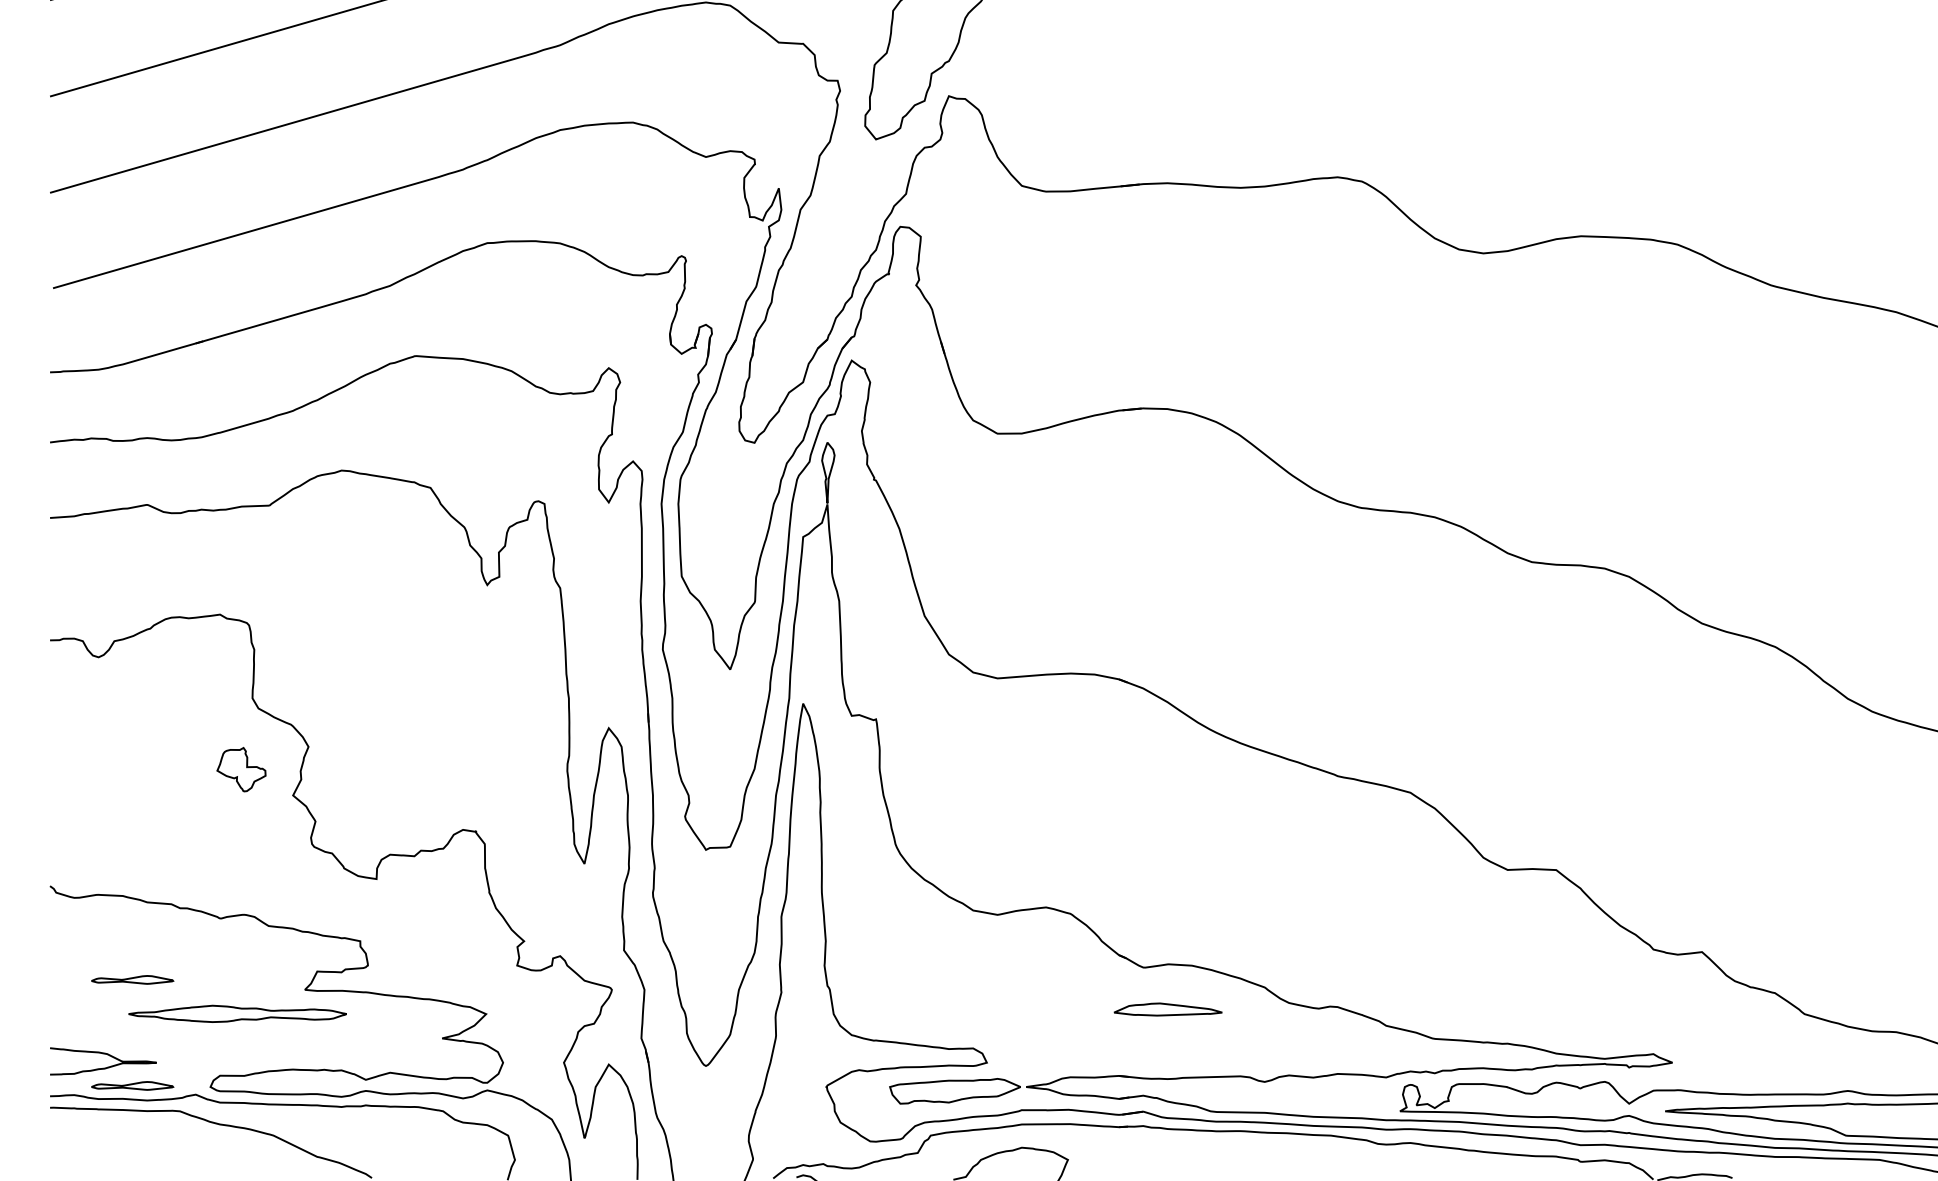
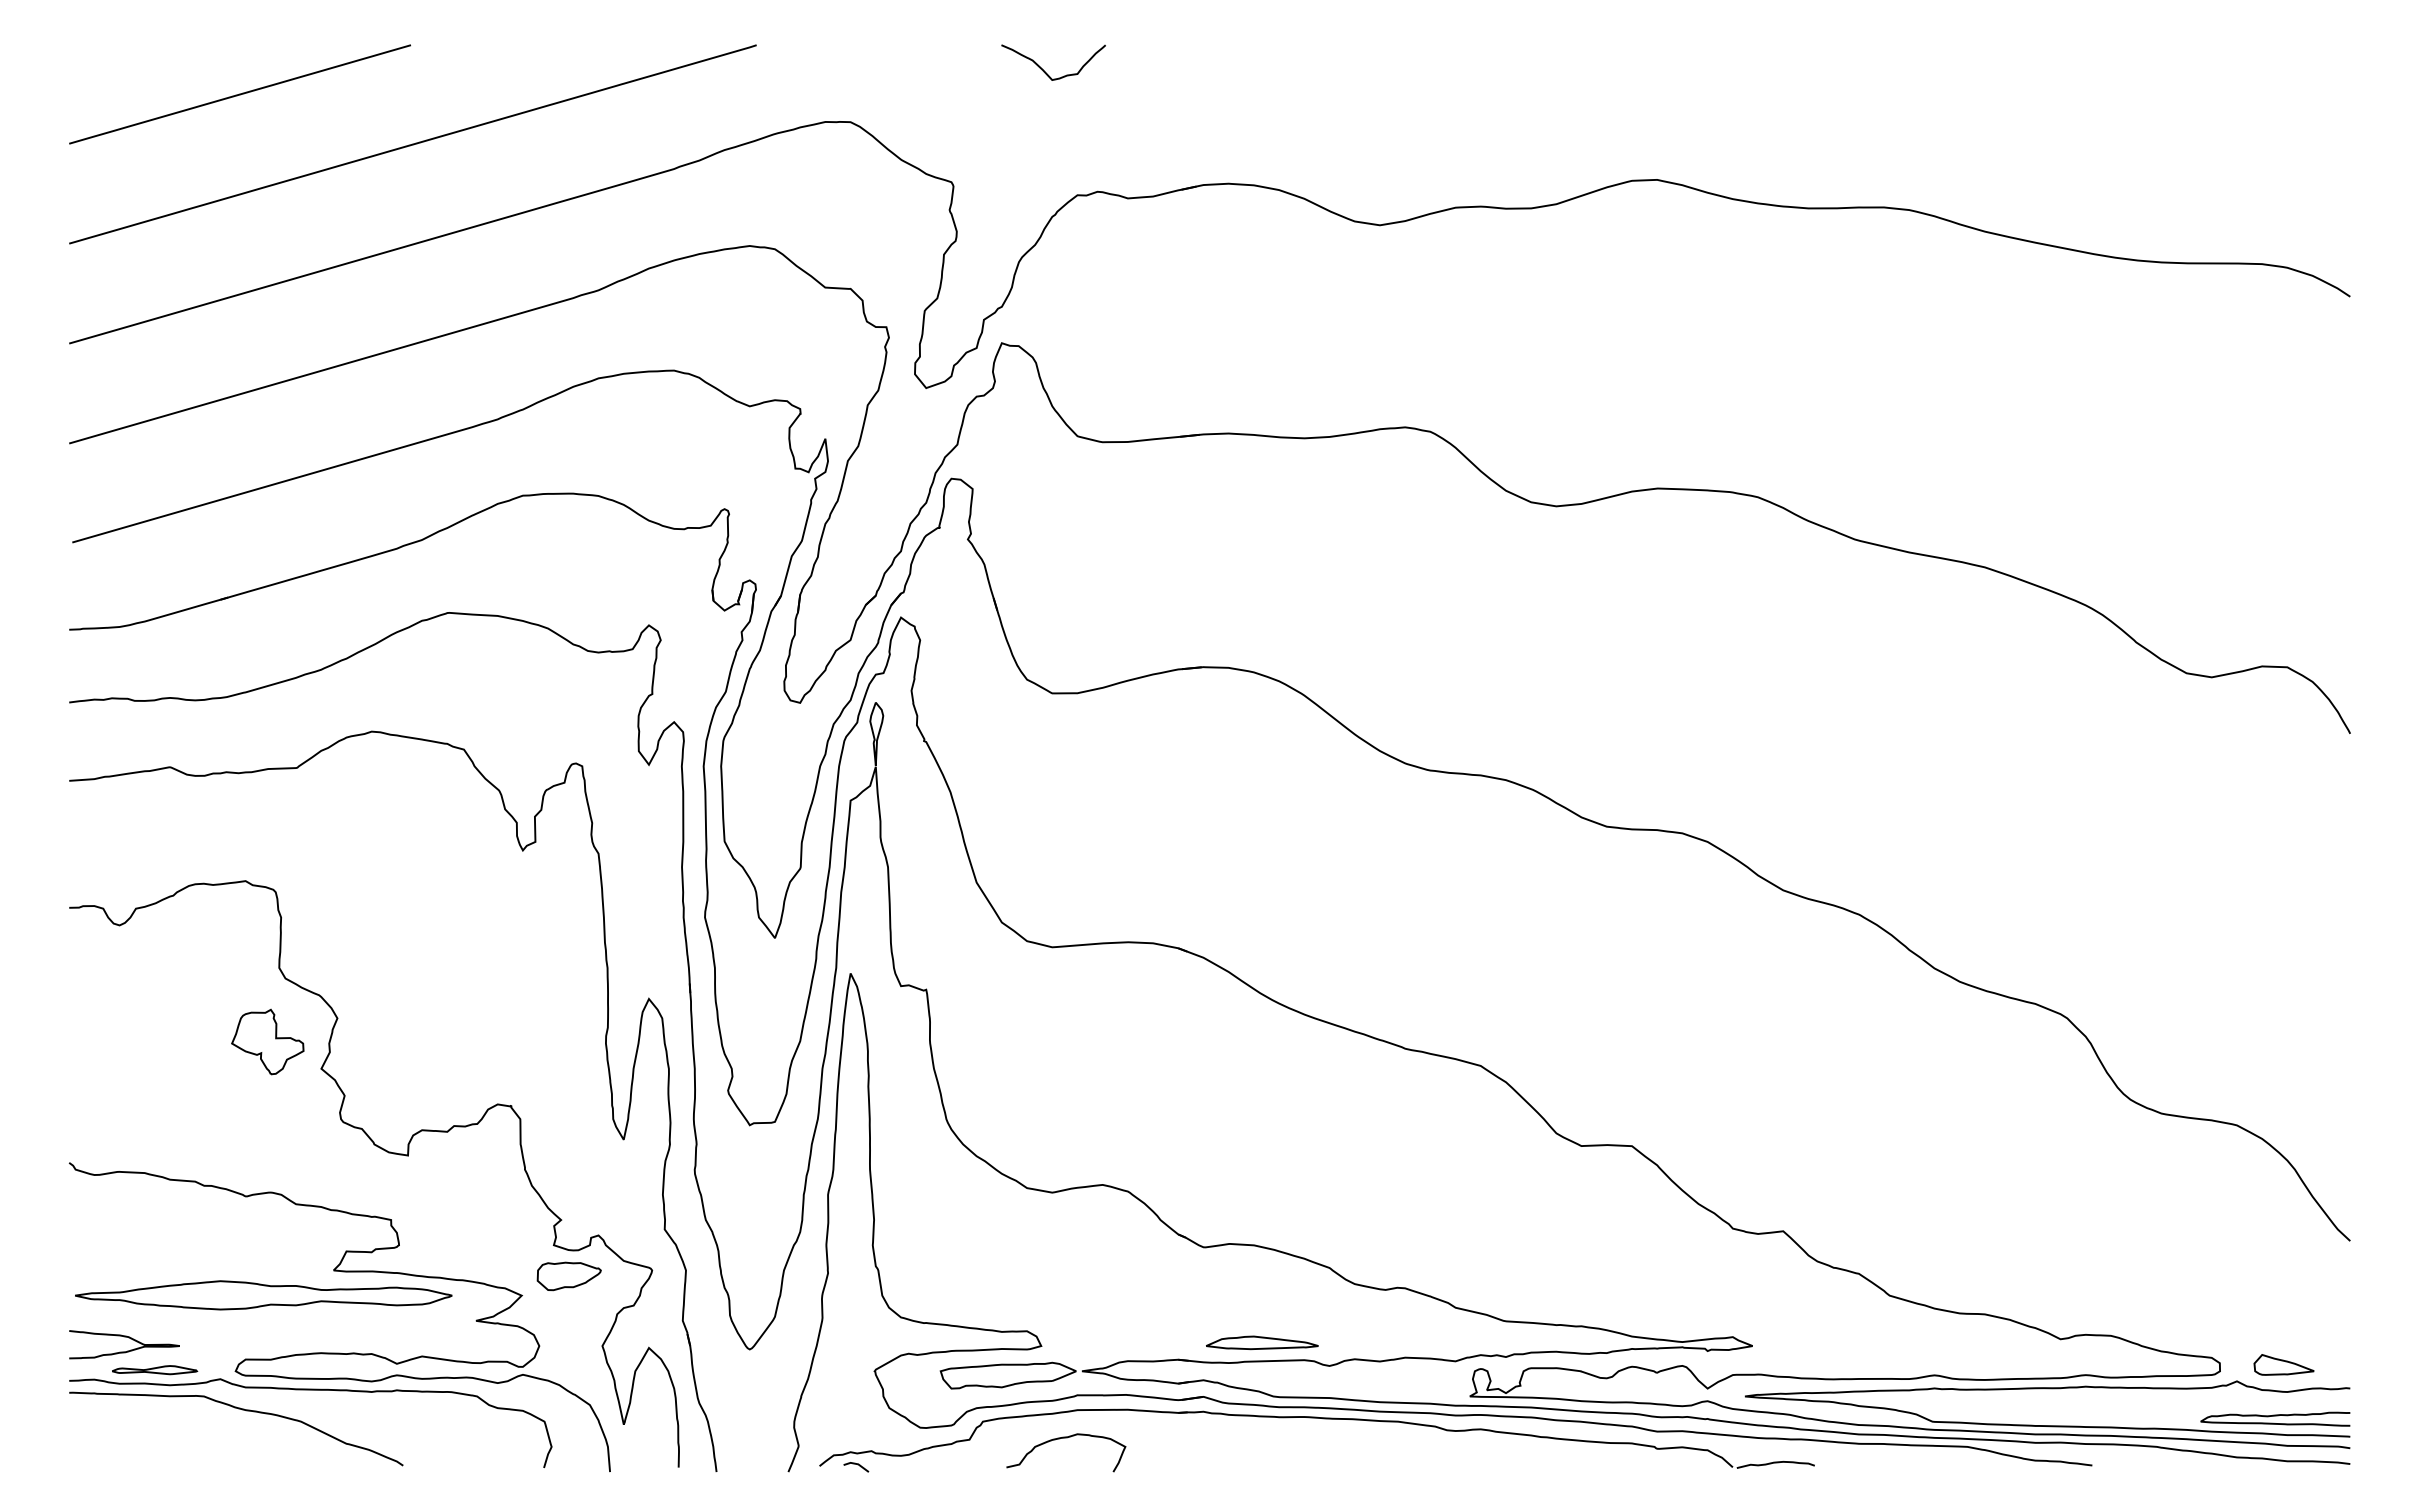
part: (241, 769) -> (267, 1041), size x1.43
part: (133, 980) -> (155, 1260), removed
part: (531, 995) -> (568, 1276), added
part: (1168, 1009) -> (1262, 1342), moved
part: (237, 1014) -> (263, 1295), size x1.67

